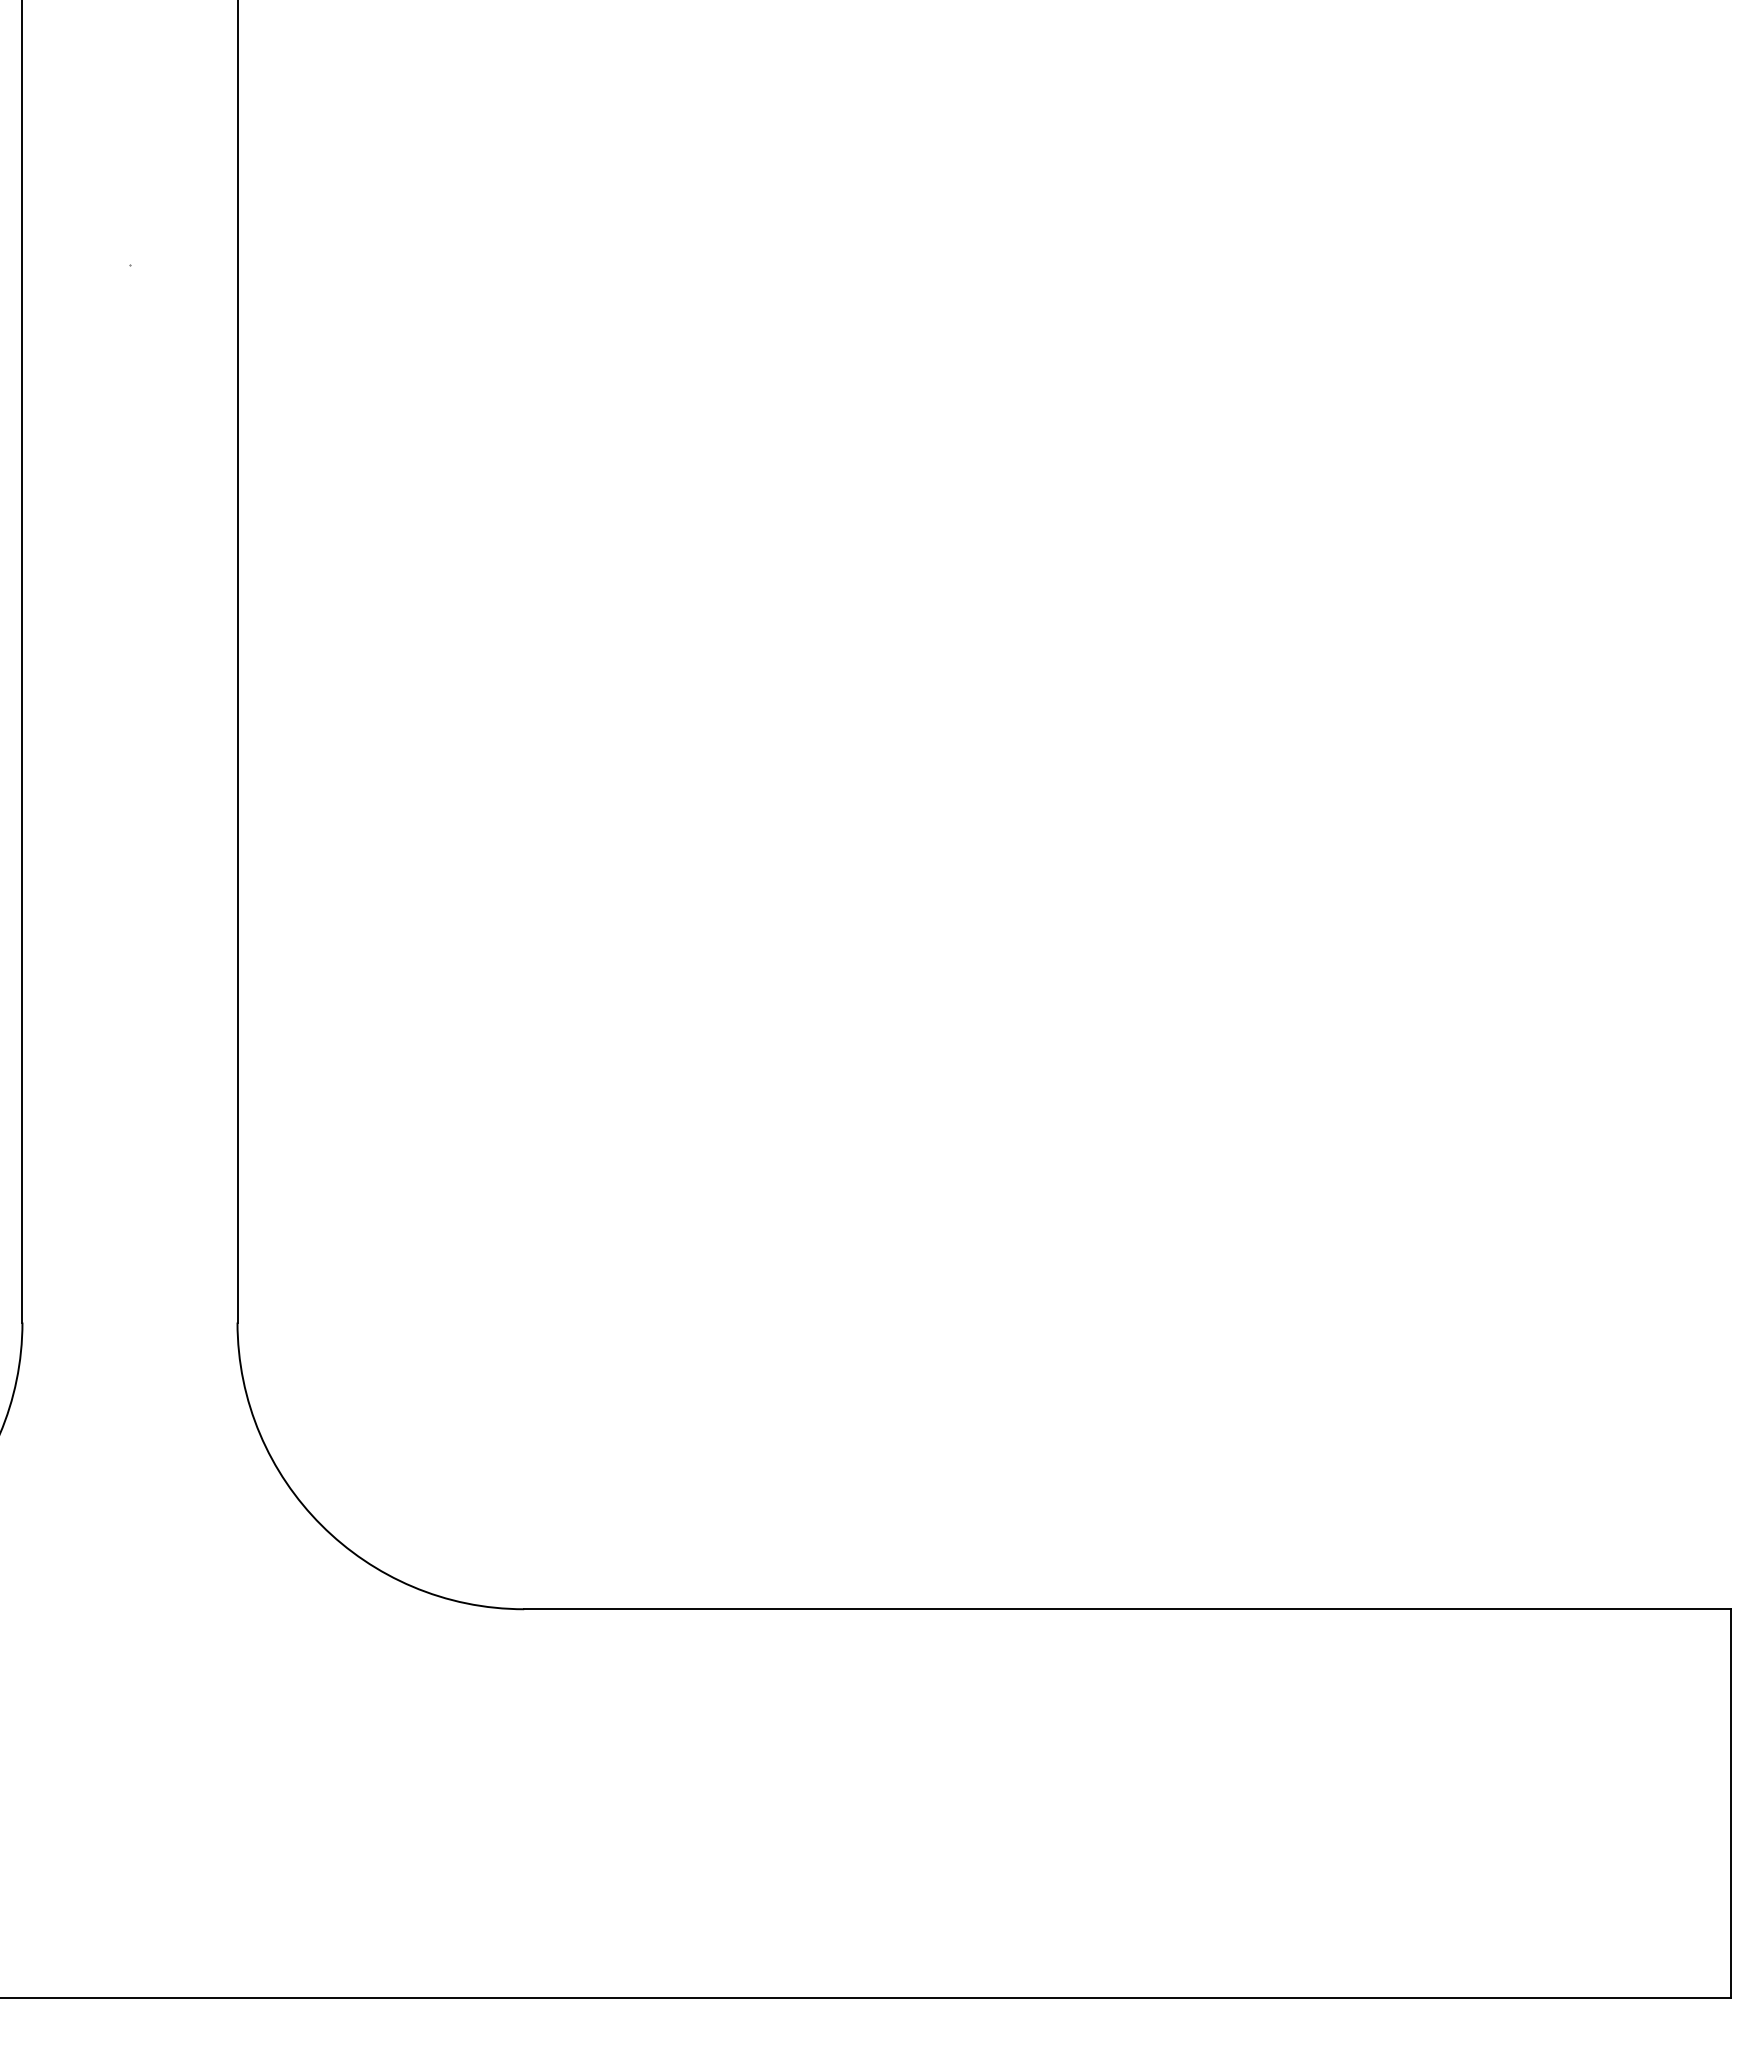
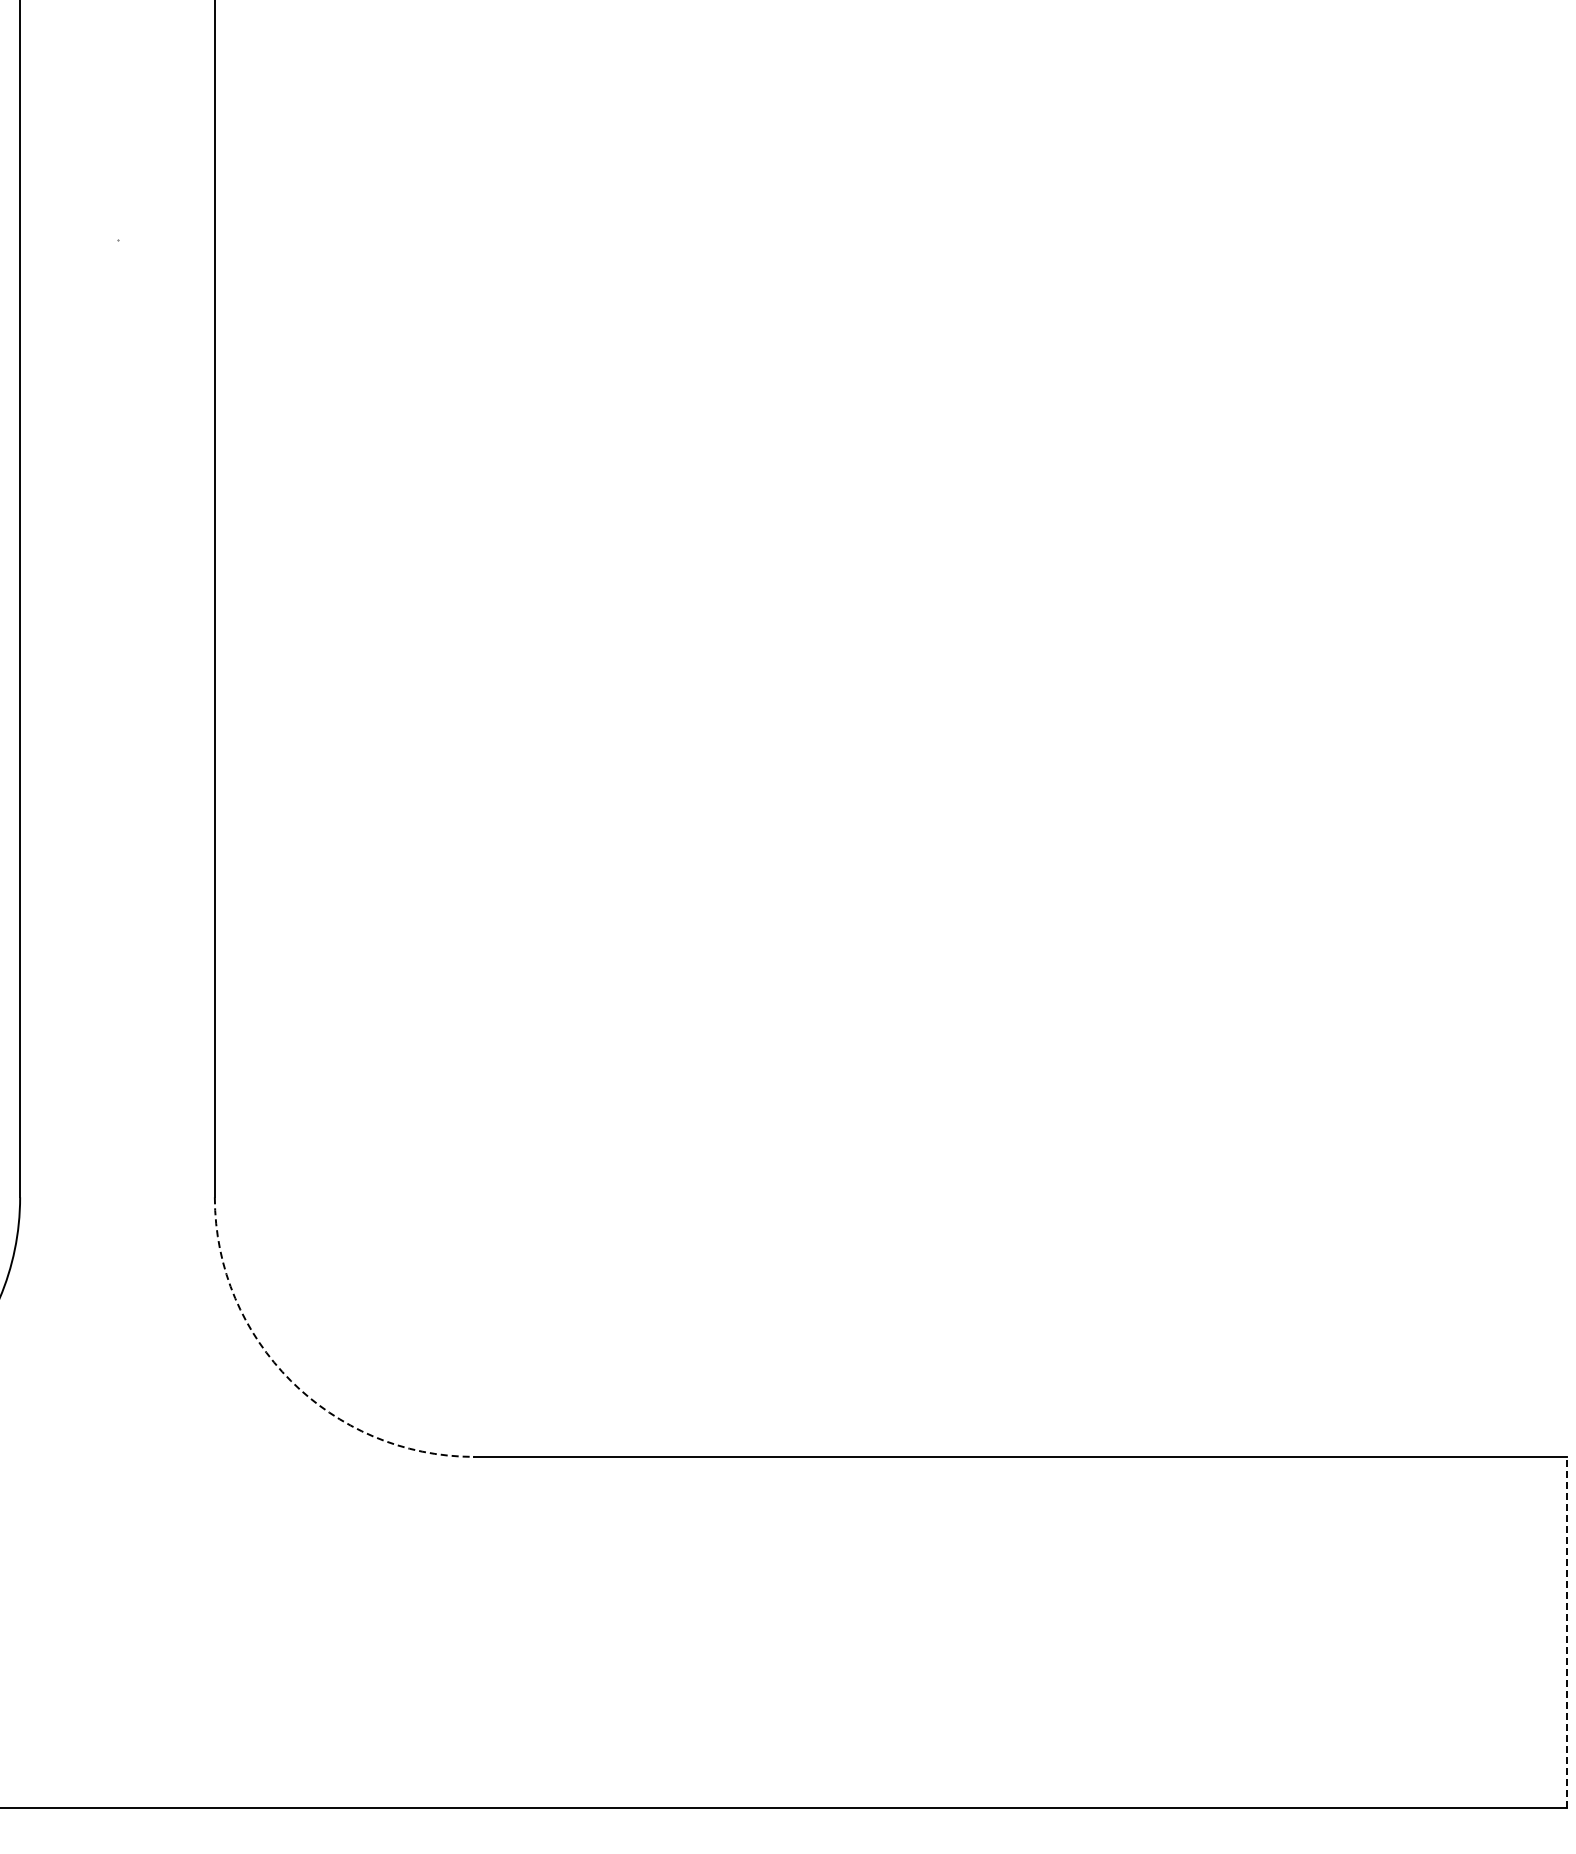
arc: (321, 1524) -> (290, 1380), solid -> dashed
line: (1730, 1803) -> (1566, 1632), solid -> dashed

